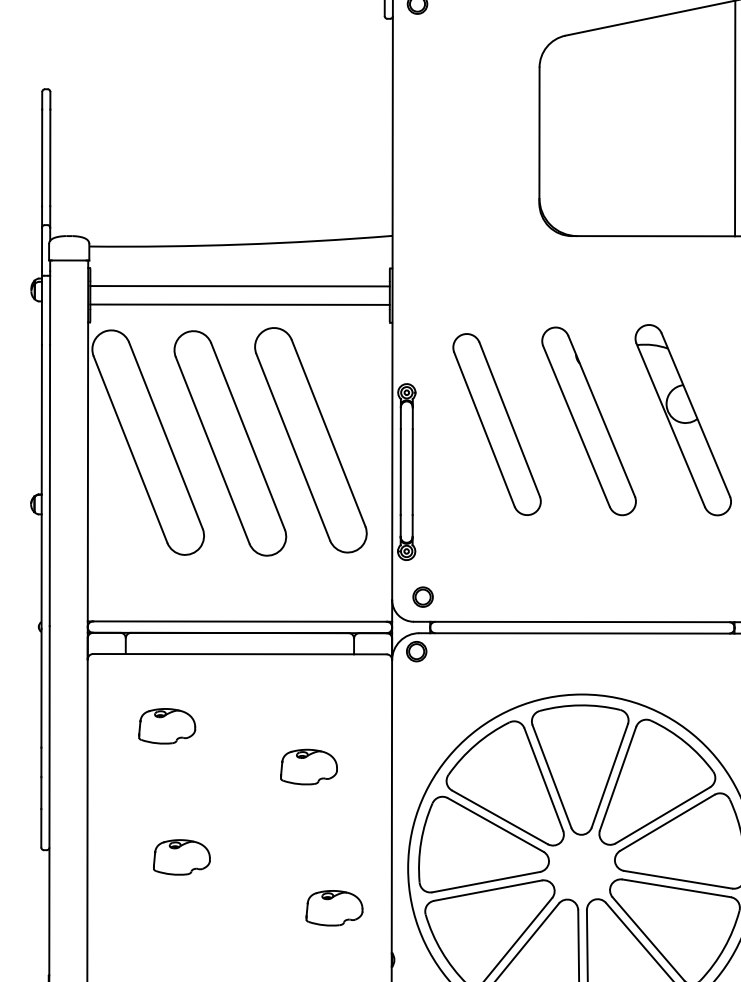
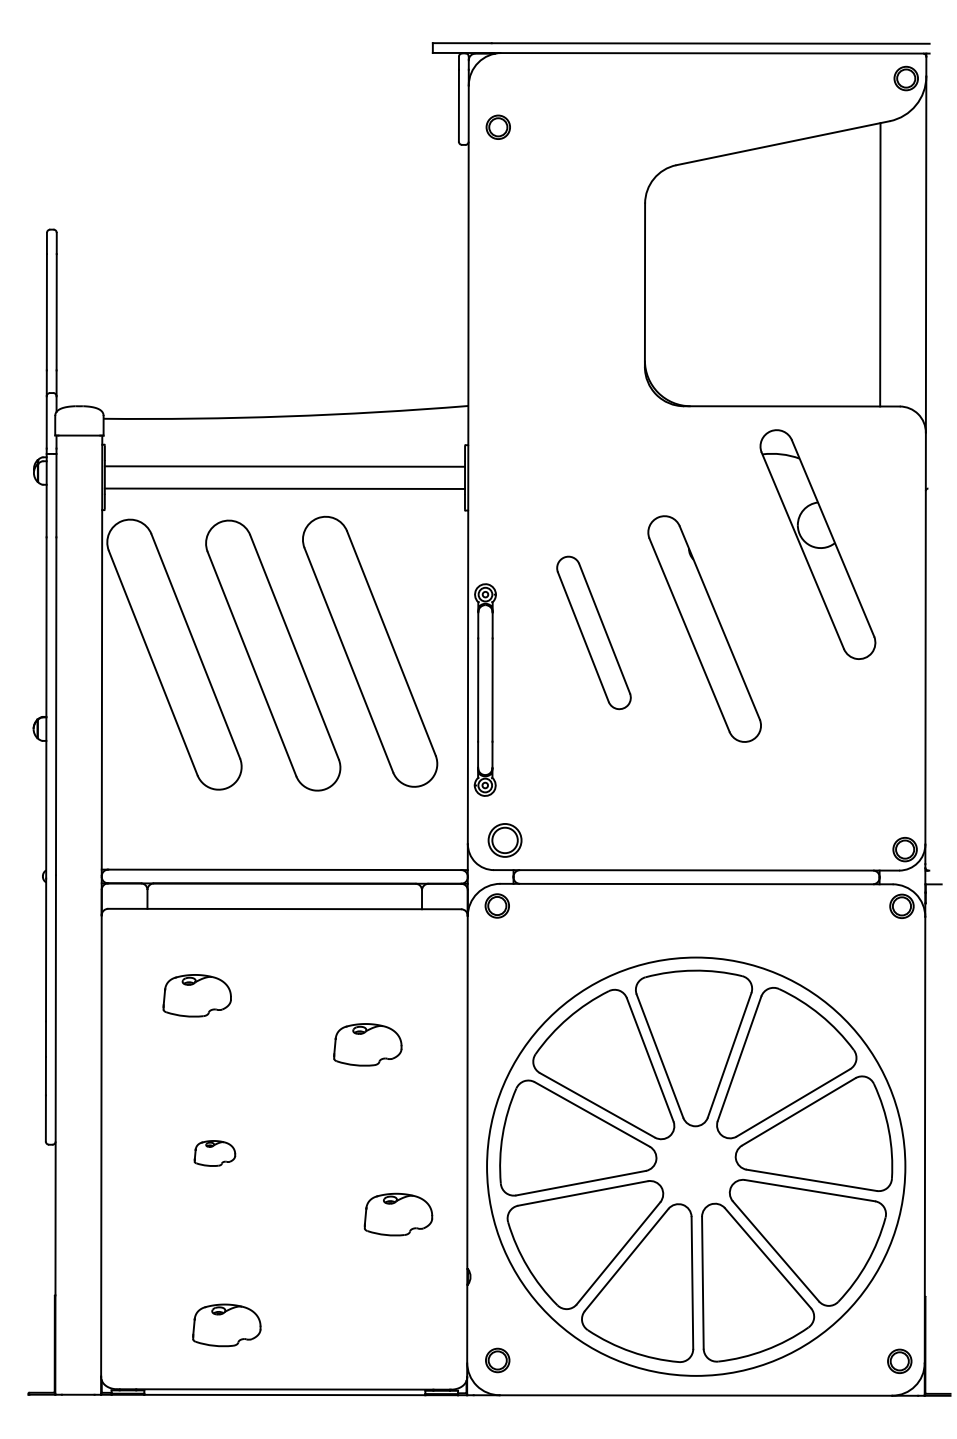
part: (682, 420) -> (817, 544), moved
part: (496, 424) -> (593, 632), size x0.7
part: (422, 597) -> (504, 840), size x1.4
part: (181, 857) -> (214, 1153), size x0.6

